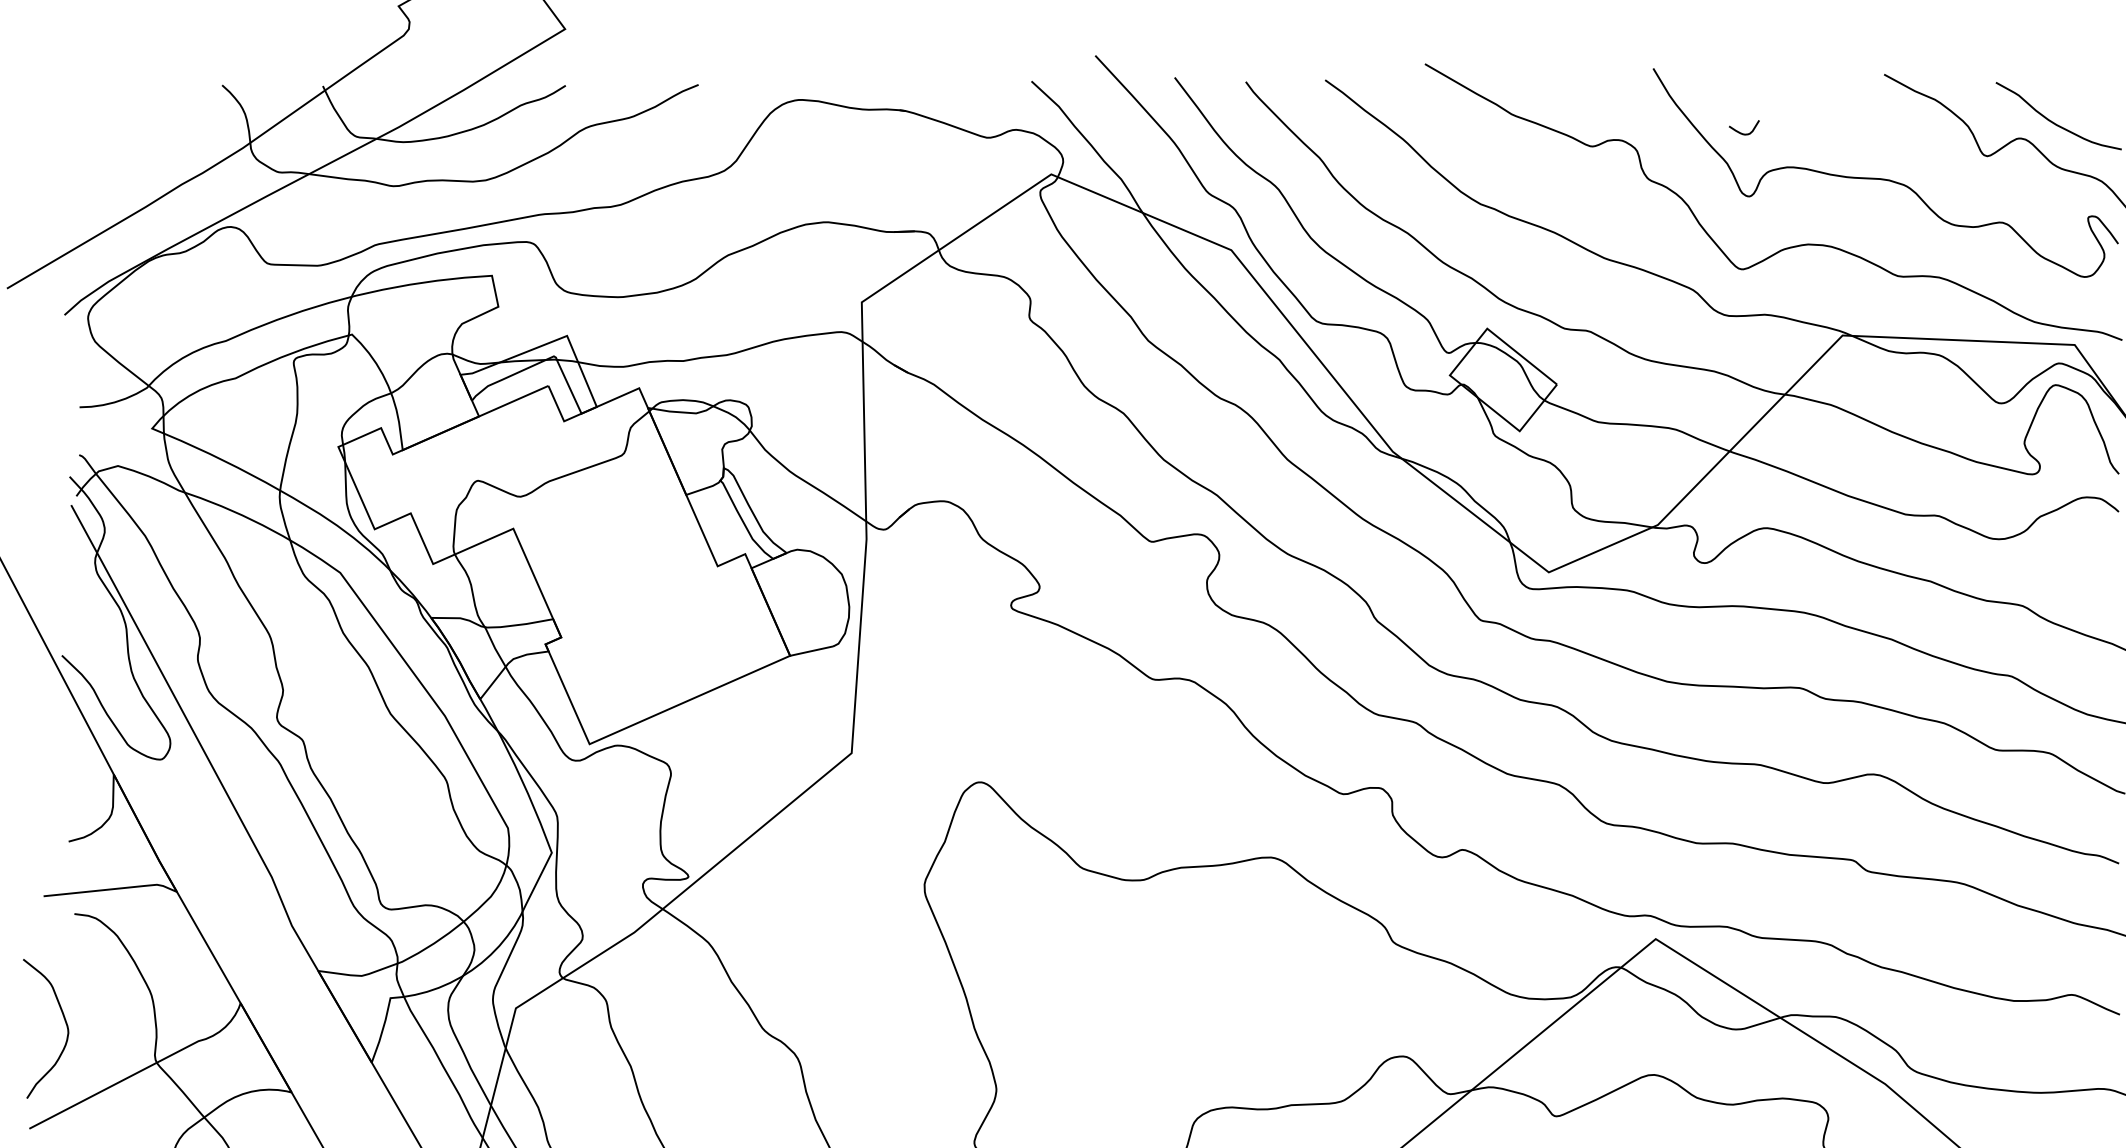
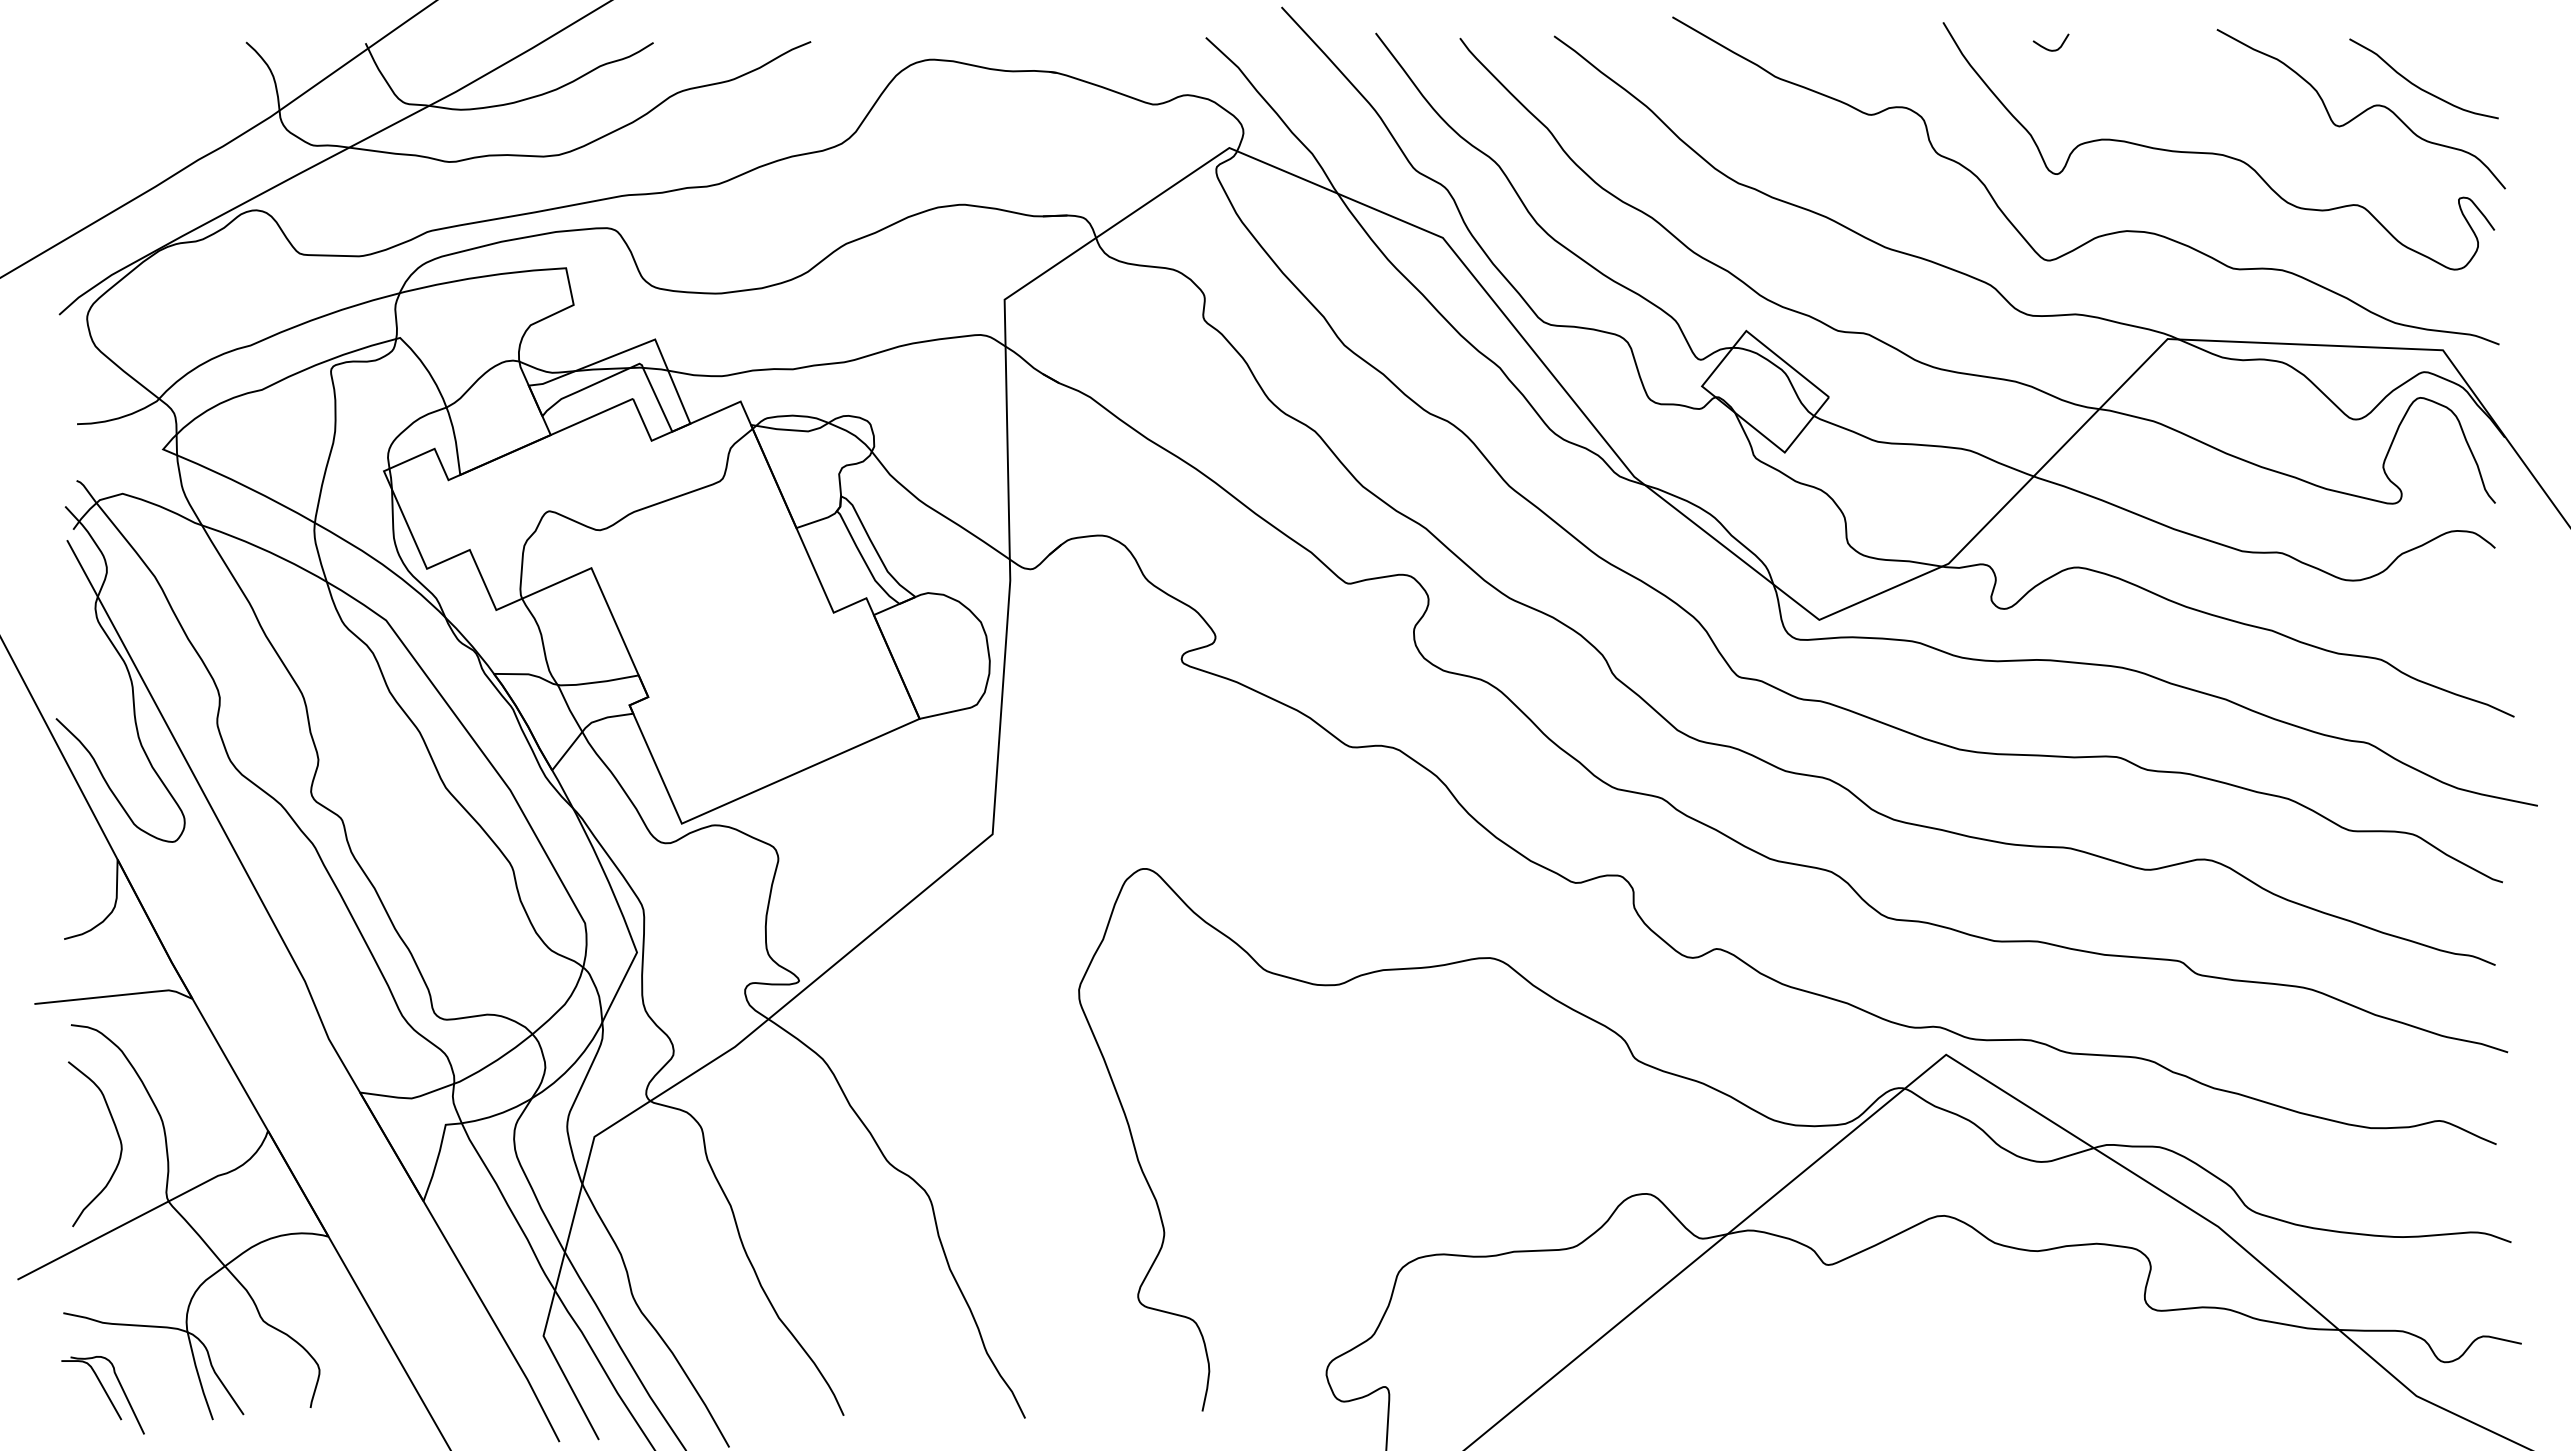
curve: (1741, 132) -> (2047, 48), moved
curve: (64, 1021) -> (117, 1135), moved

